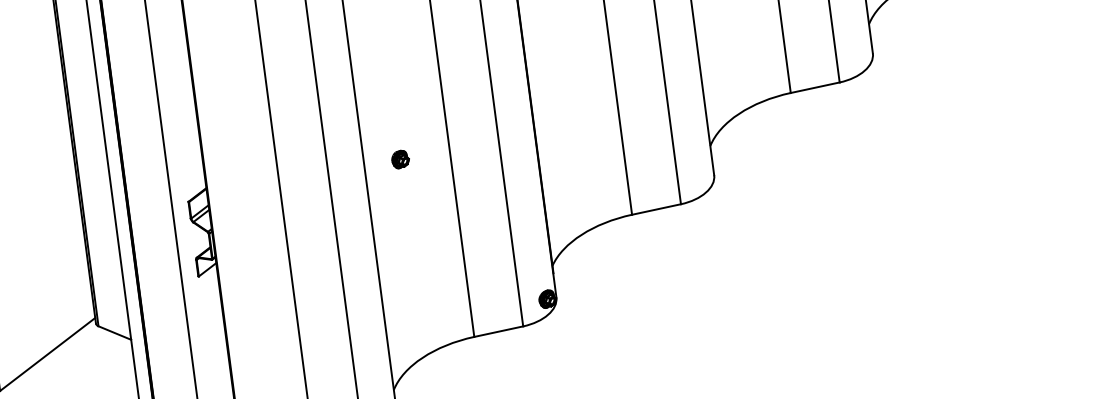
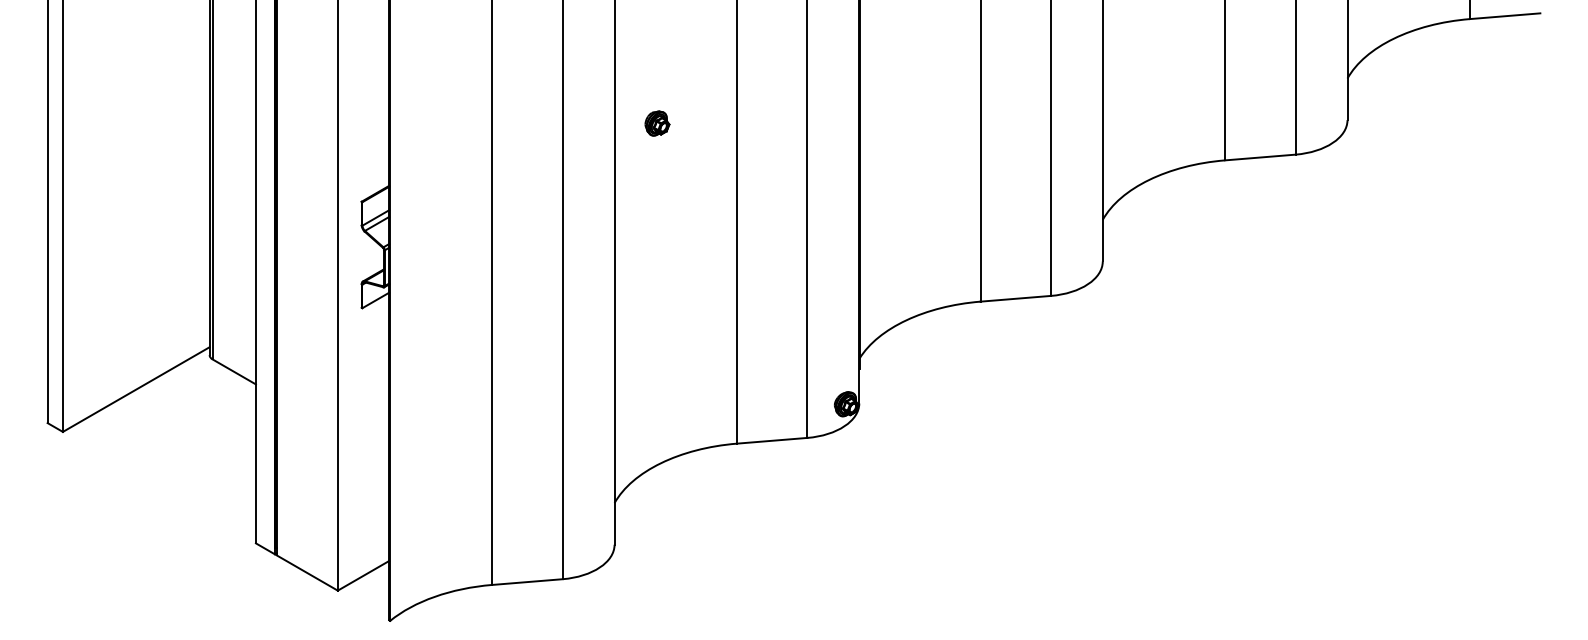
part: (400, 159) -> (657, 123), moved

